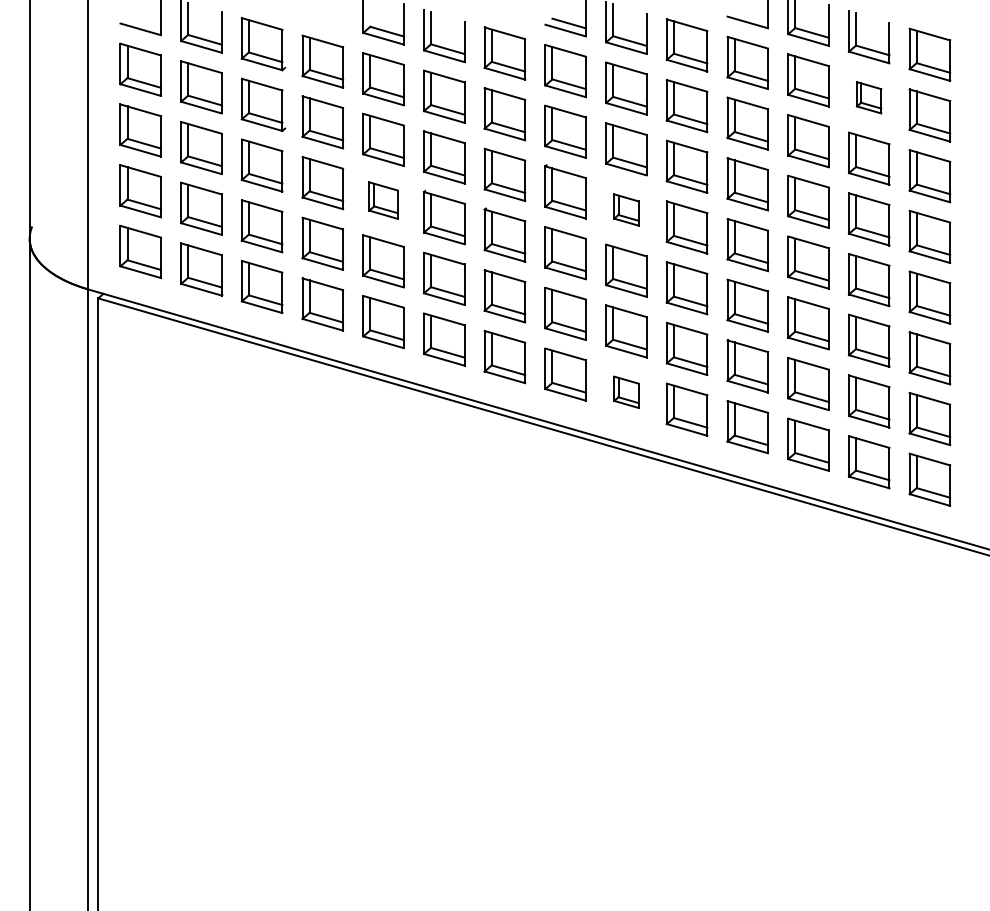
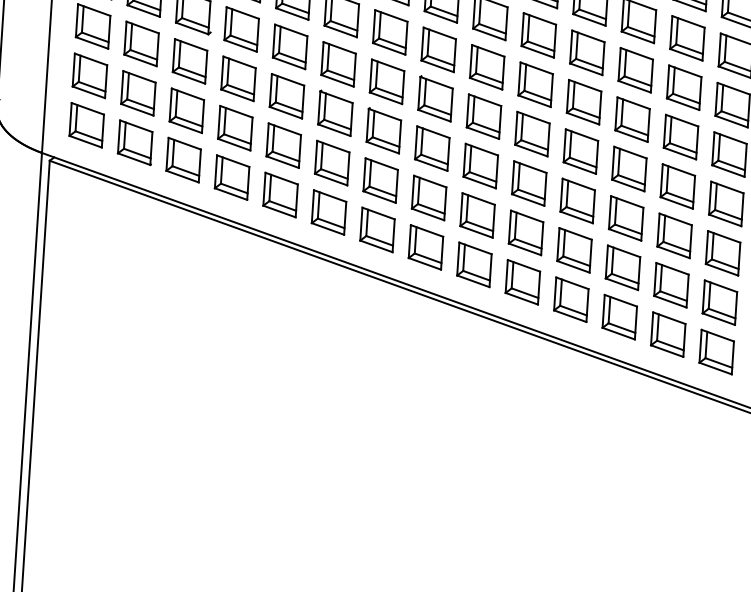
part: (868, 97) -> (686, 37), size x1.67
part: (383, 200) -> (286, 96), size x1.43
part: (626, 209) -> (484, 116), size x1.67
part: (626, 392) -> (474, 265), size x1.67

